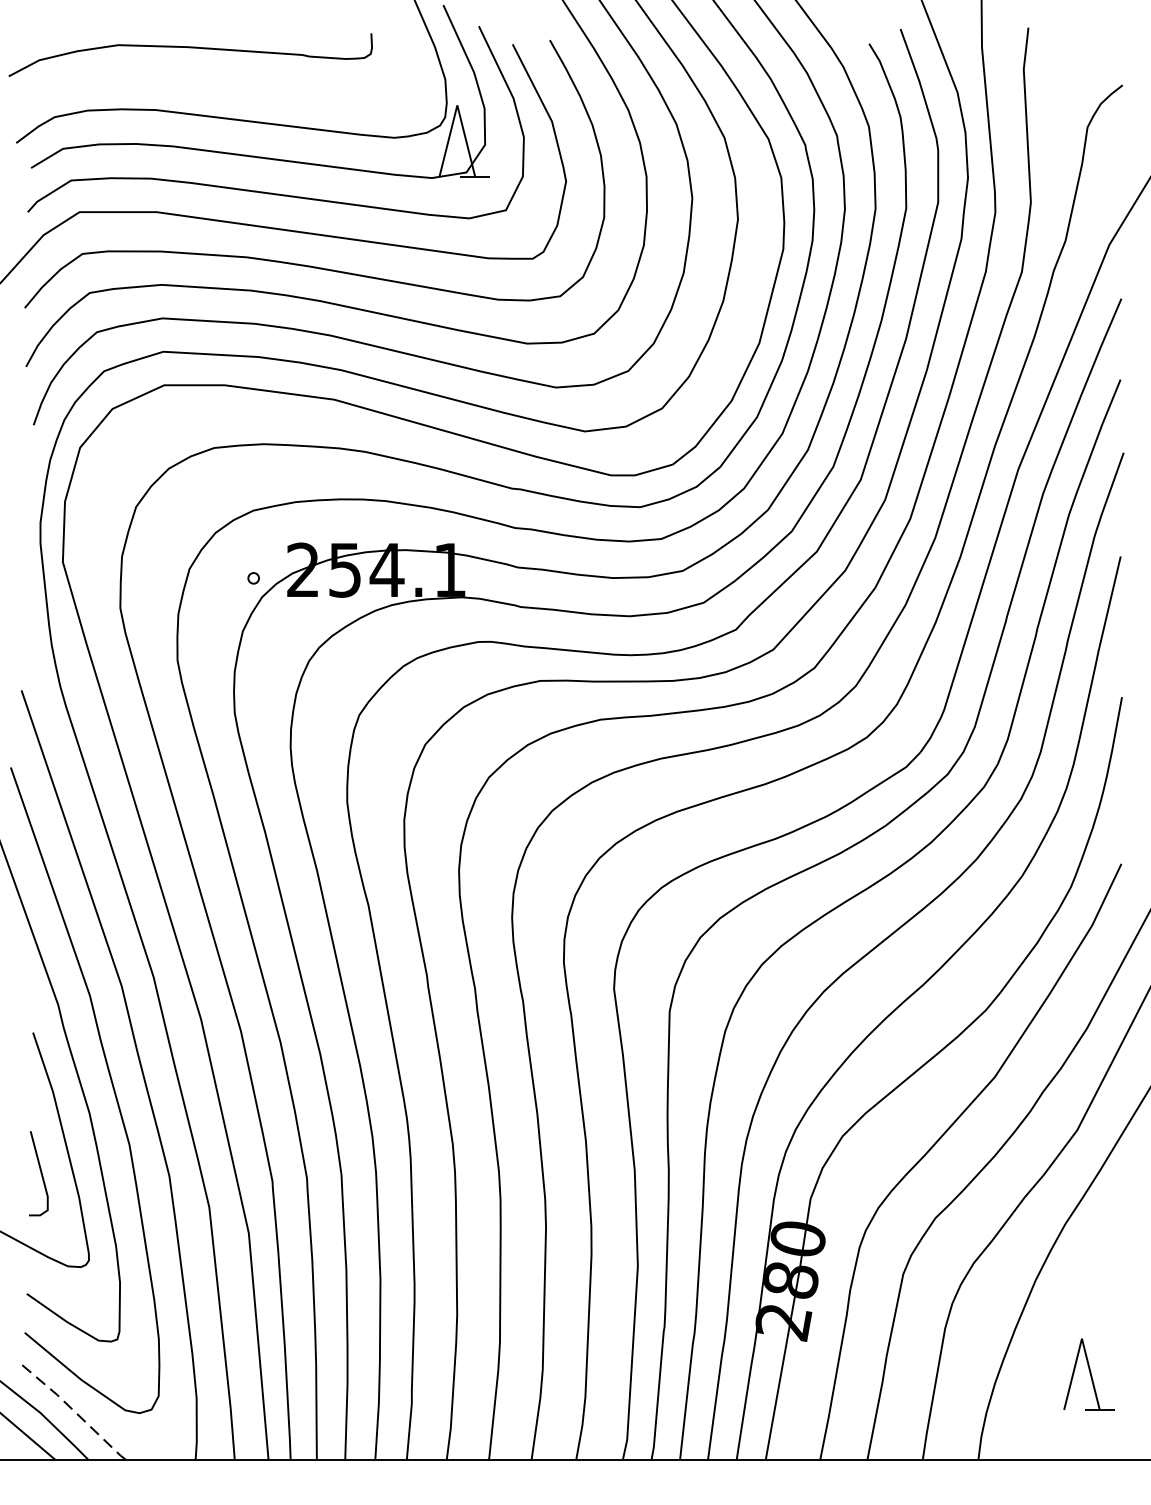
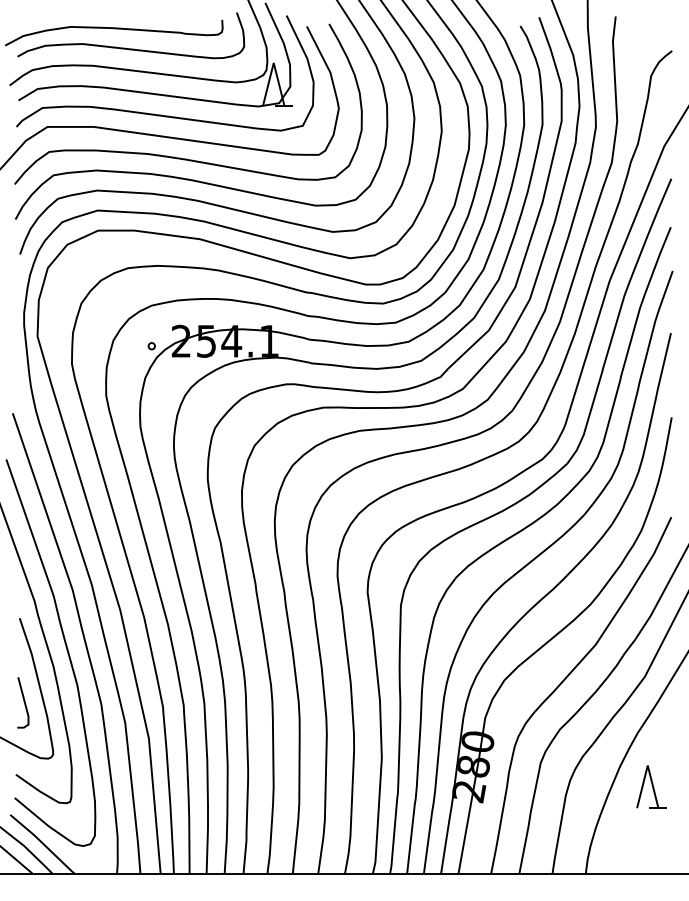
curve: (219, 81) -> (131, 48), added
part: (1088, 1373) -> (651, 786), moved
line: (71, 1408) -> (42, 843), dashed -> solid

